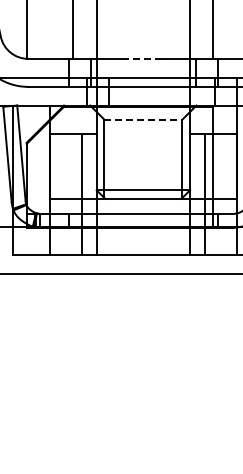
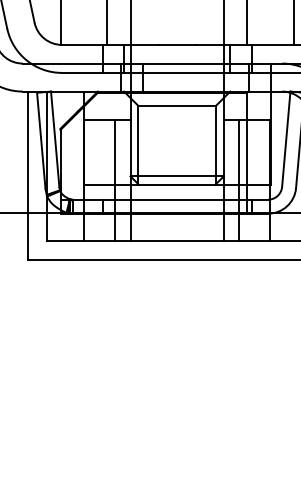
line: (143, 58) -> (177, 44), dashed -> solid
line: (143, 119) -> (177, 105), dashed -> solid

